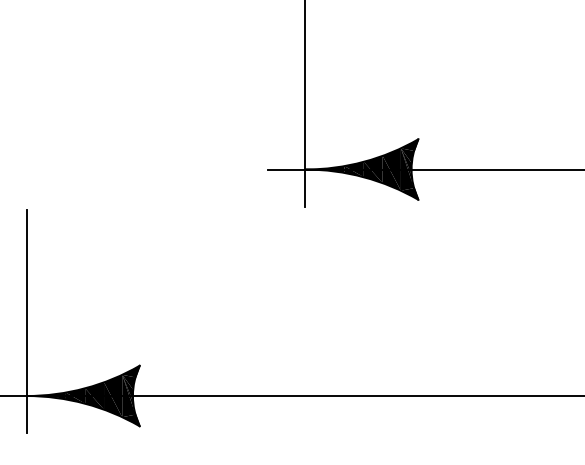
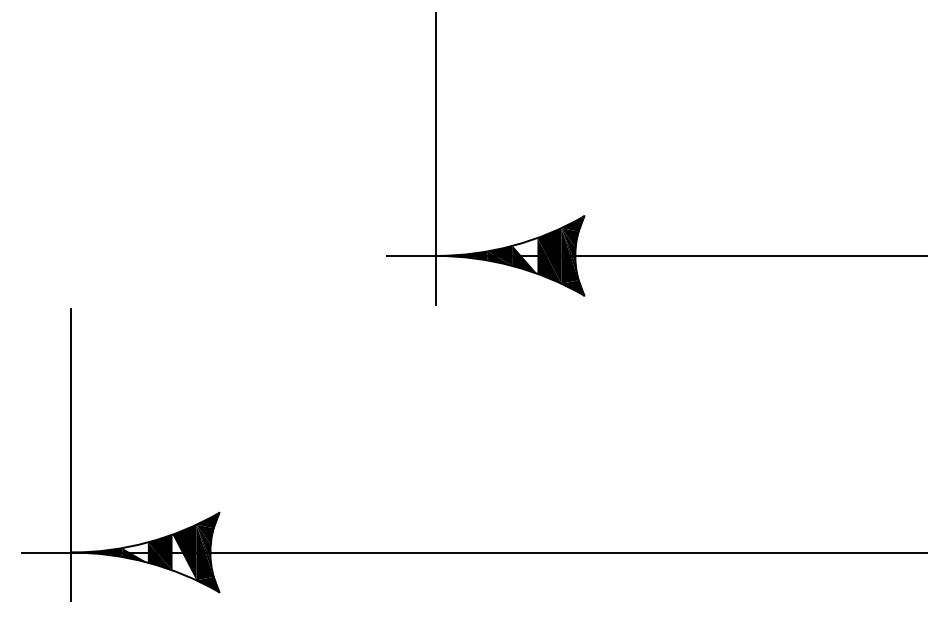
fill: (372, 169) -> (524, 255), removed
fill: (74, 395) -> (134, 552), removed
fill: (113, 399) -> (184, 557), removed

